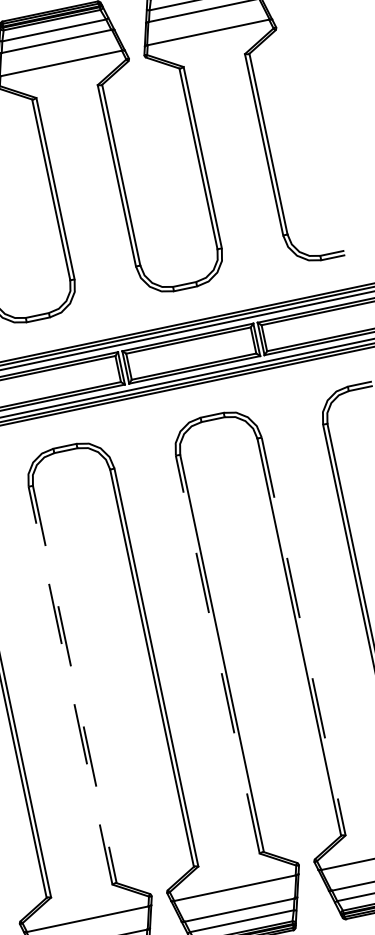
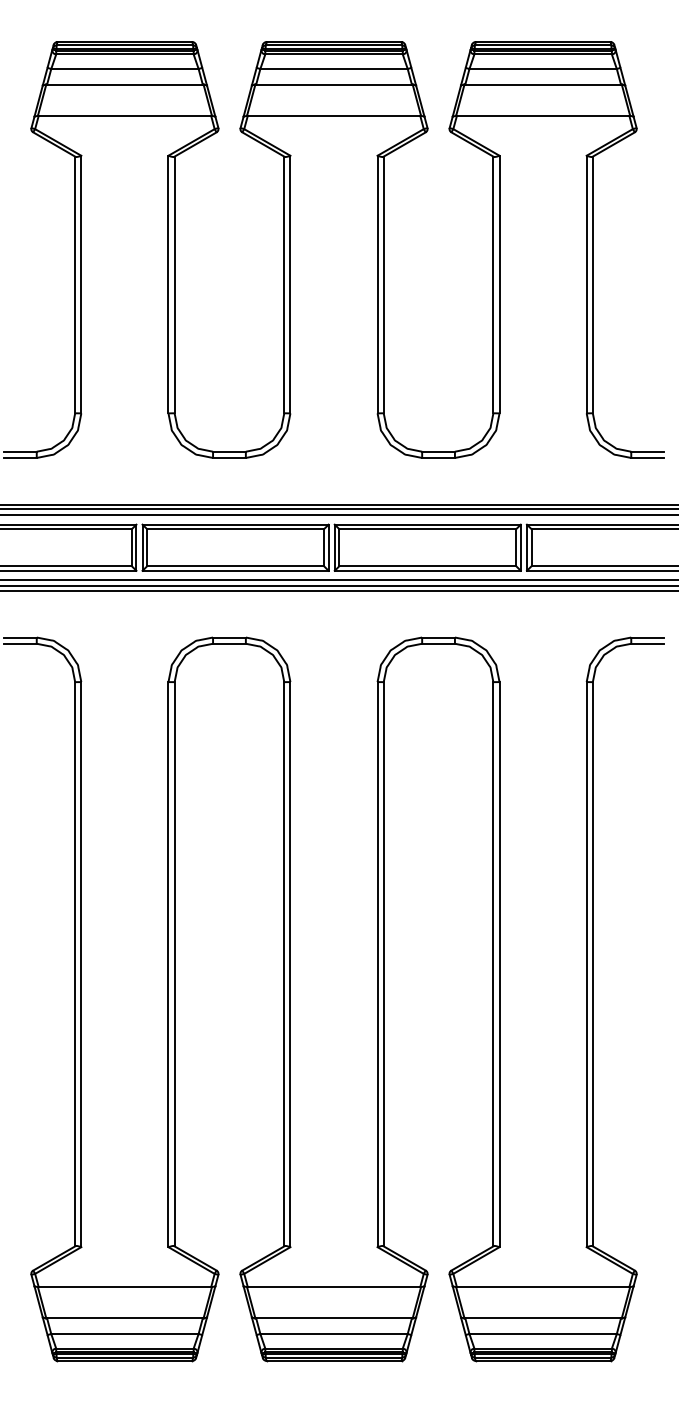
line: (303, 636) -> (499, 964), dashed -> solid
line: (217, 654) -> (377, 964), dashed -> solid
line: (74, 684) -> (174, 964), dashed -> solid
line: (70, 685) -> (168, 964), dashed -> solid

